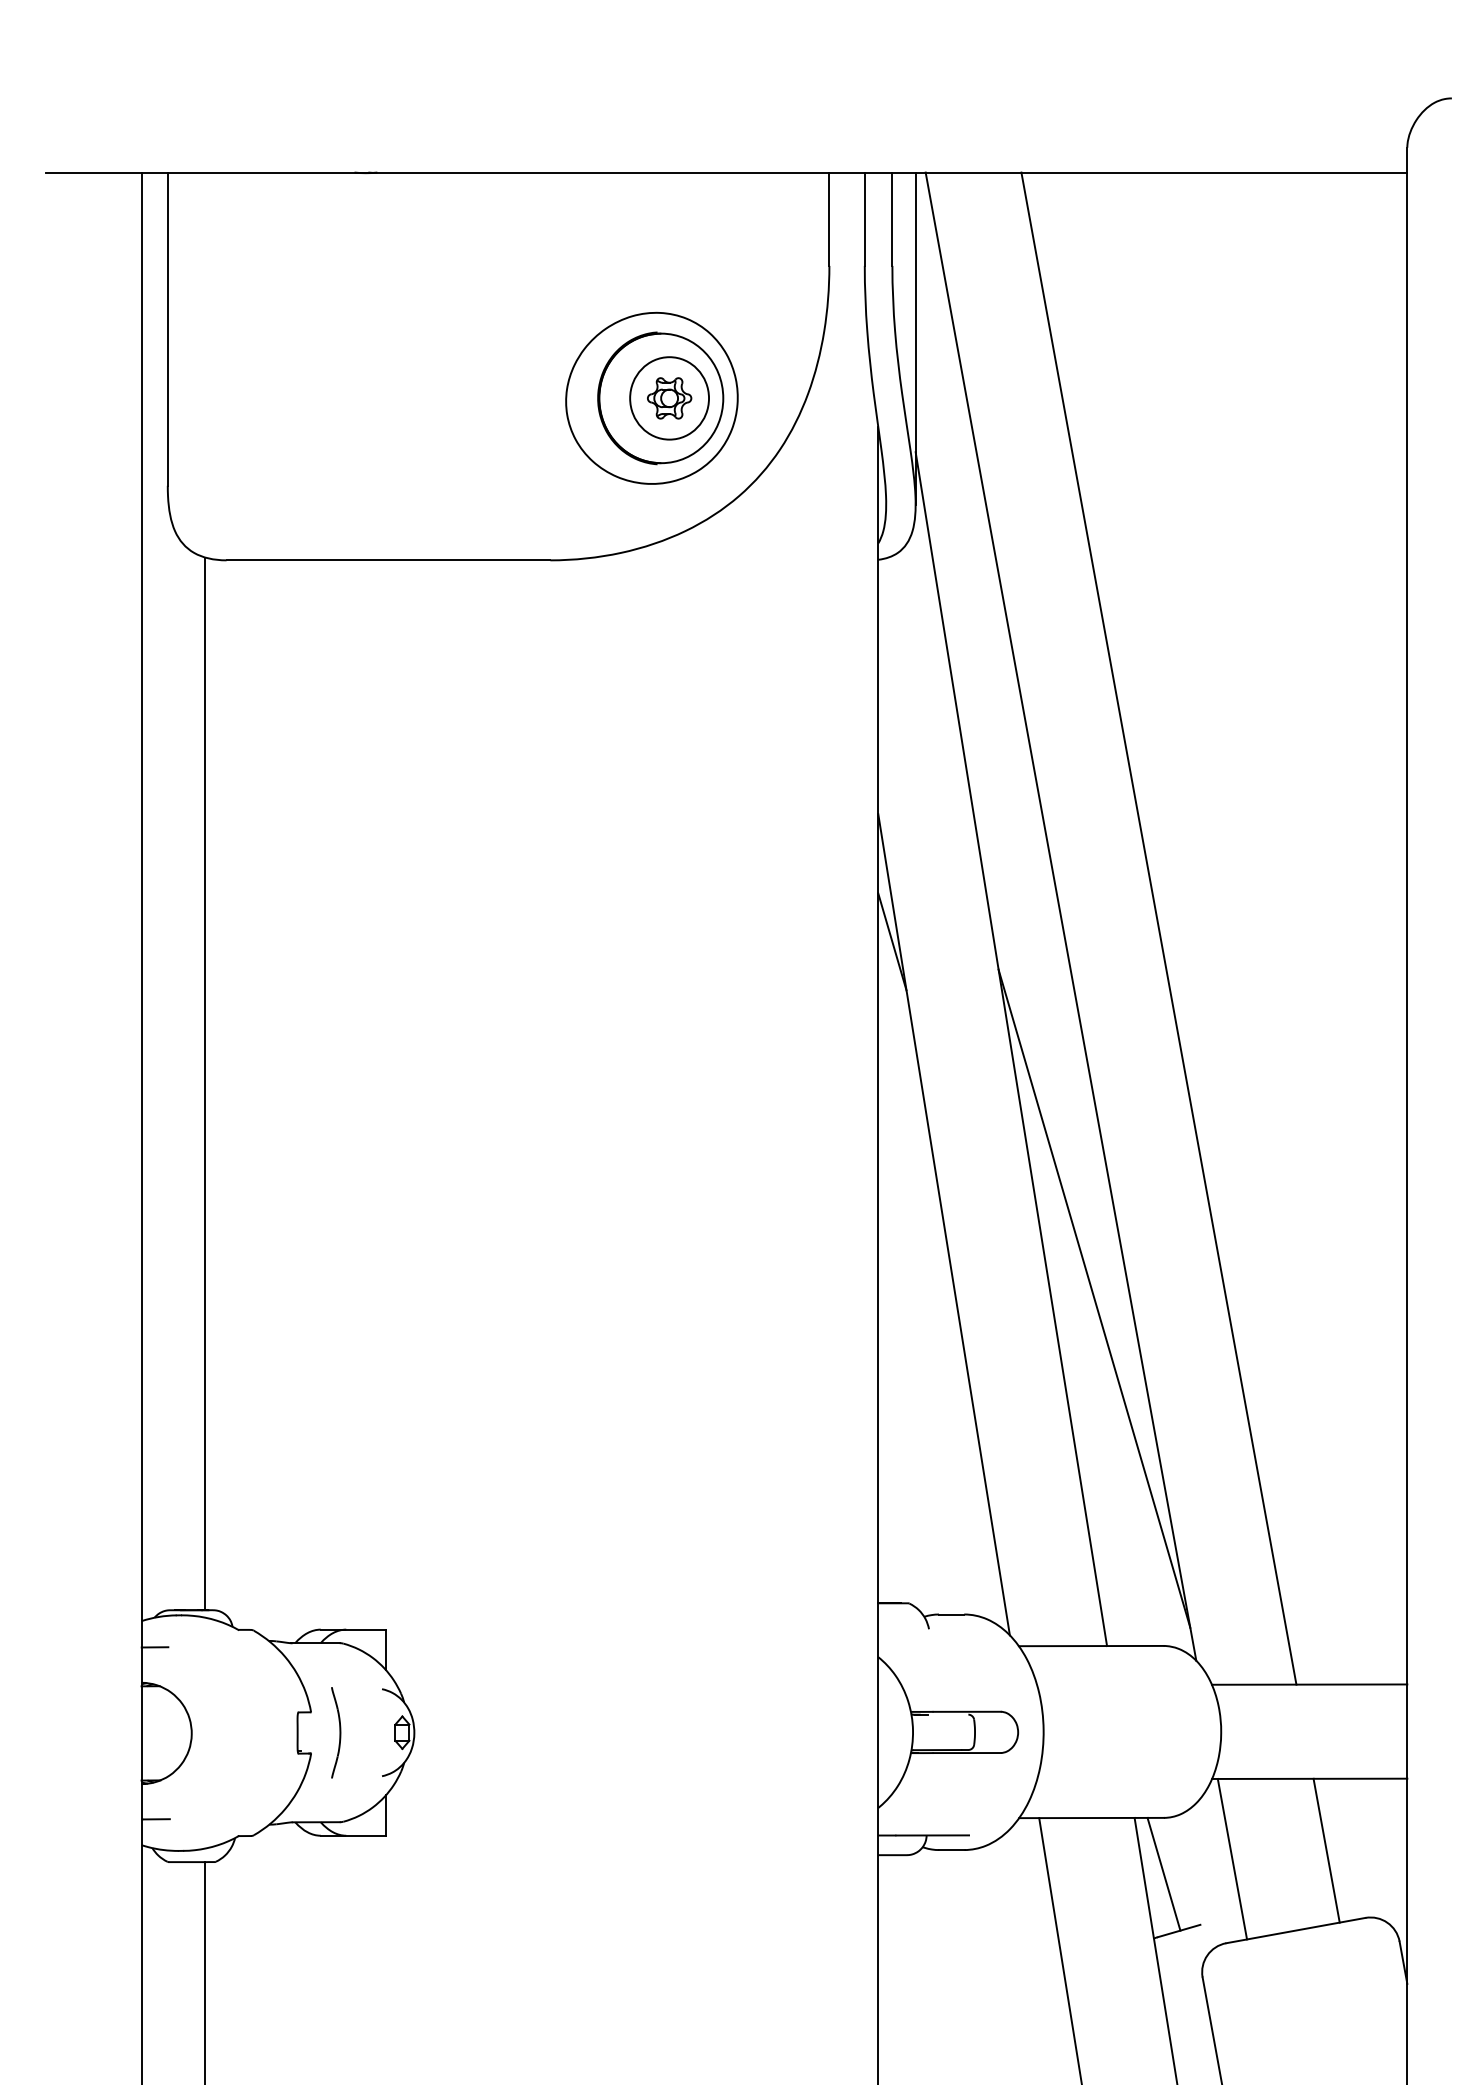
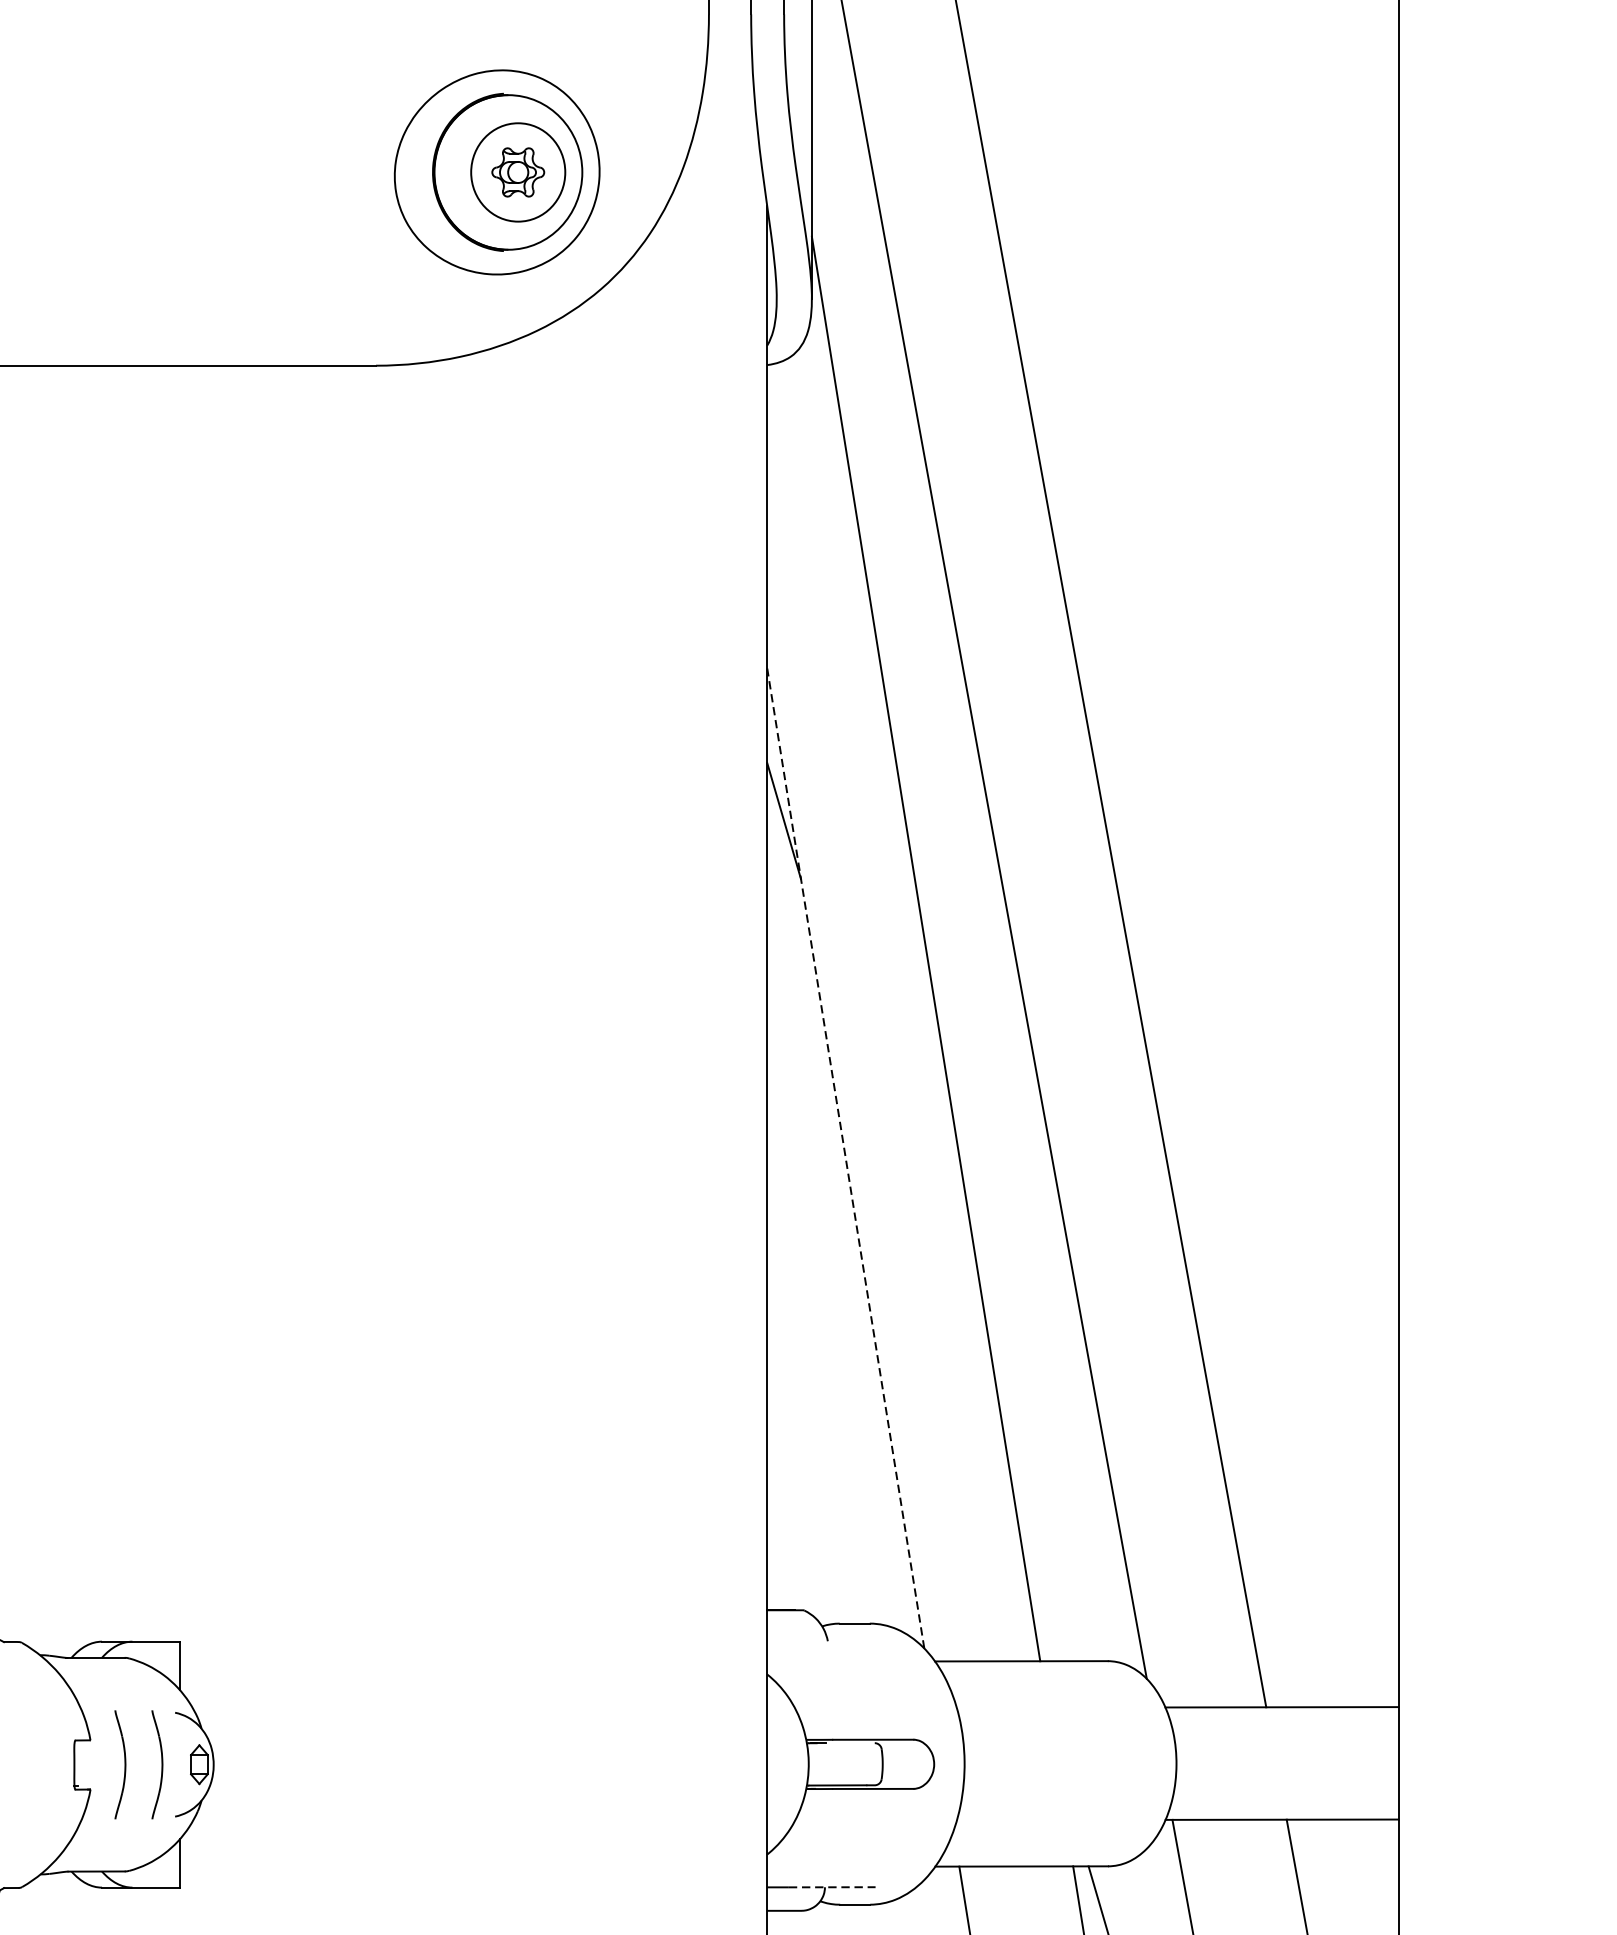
line: (944, 1224) -> (846, 1158), solid -> dashed
line: (1094, 1298) -> (1025, 1246), removed
part: (367, 1732) -> (157, 1764), added
line: (933, 1835) -> (833, 1887), solid -> dashed

